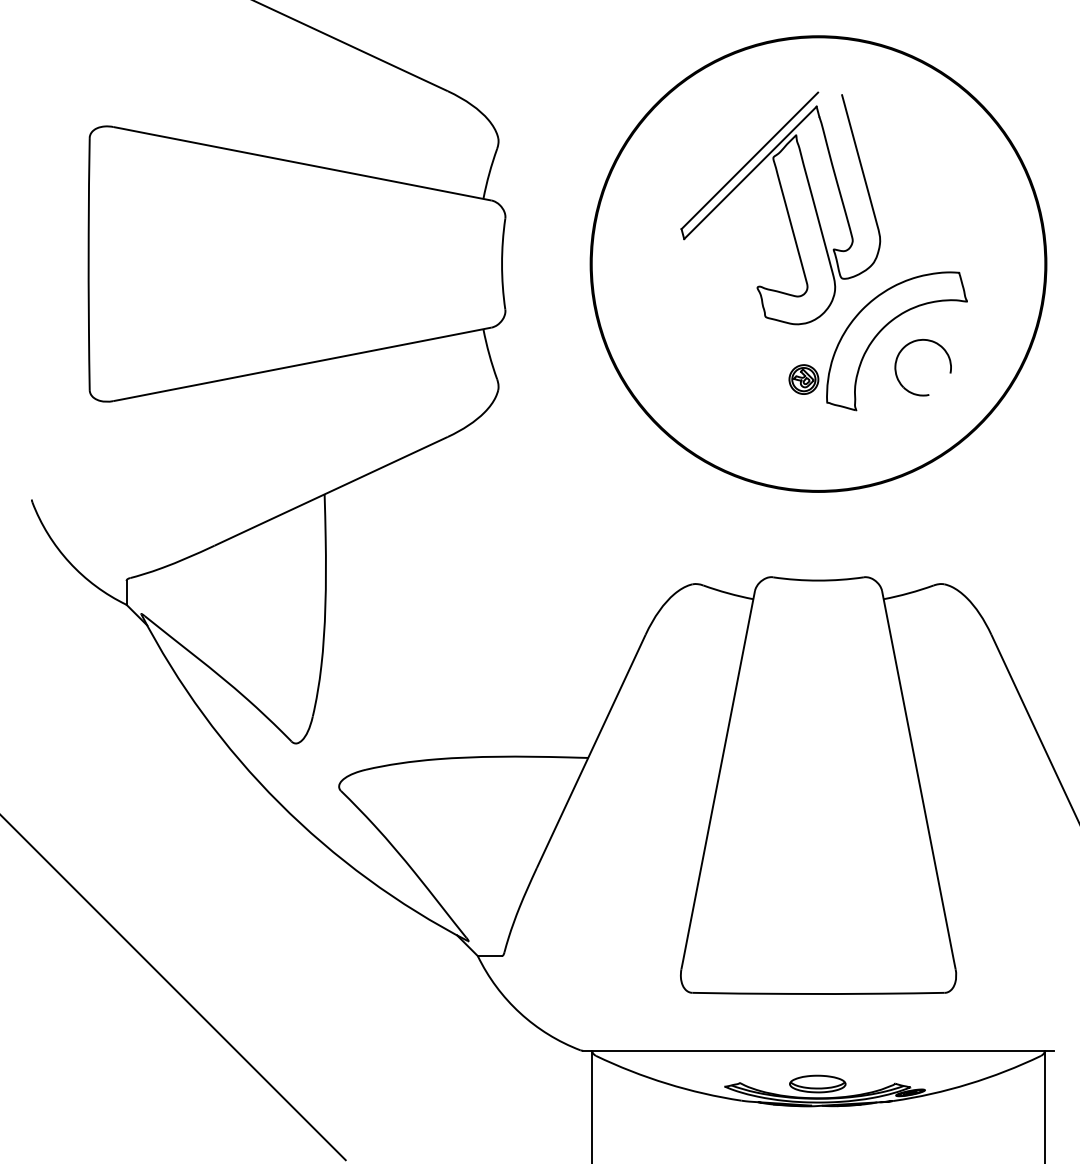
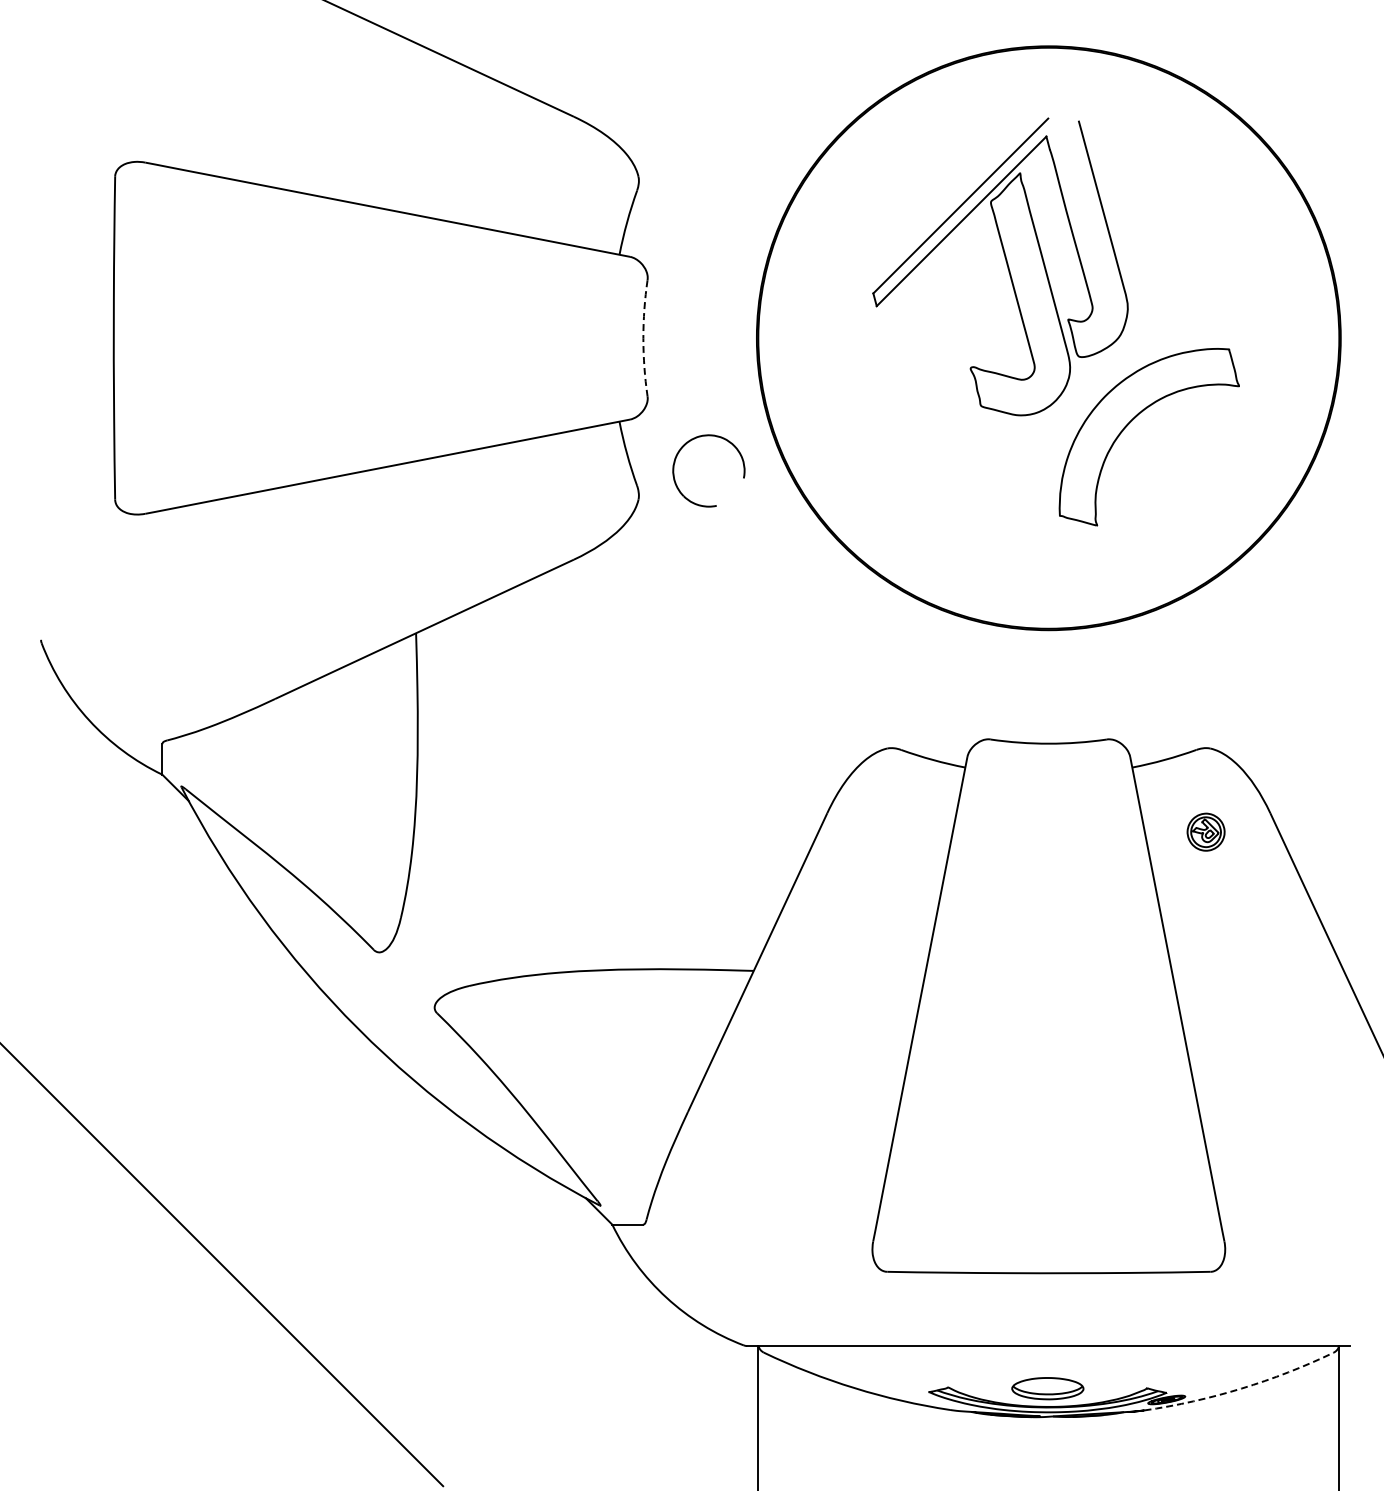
arc: (502, 264) -> (643, 338), solid -> dashed
part: (897, 361) -> (675, 463), moved
part: (803, 379) -> (1205, 831), moved
arc: (968, 1083) -> (1241, 1388), solid -> dashed

